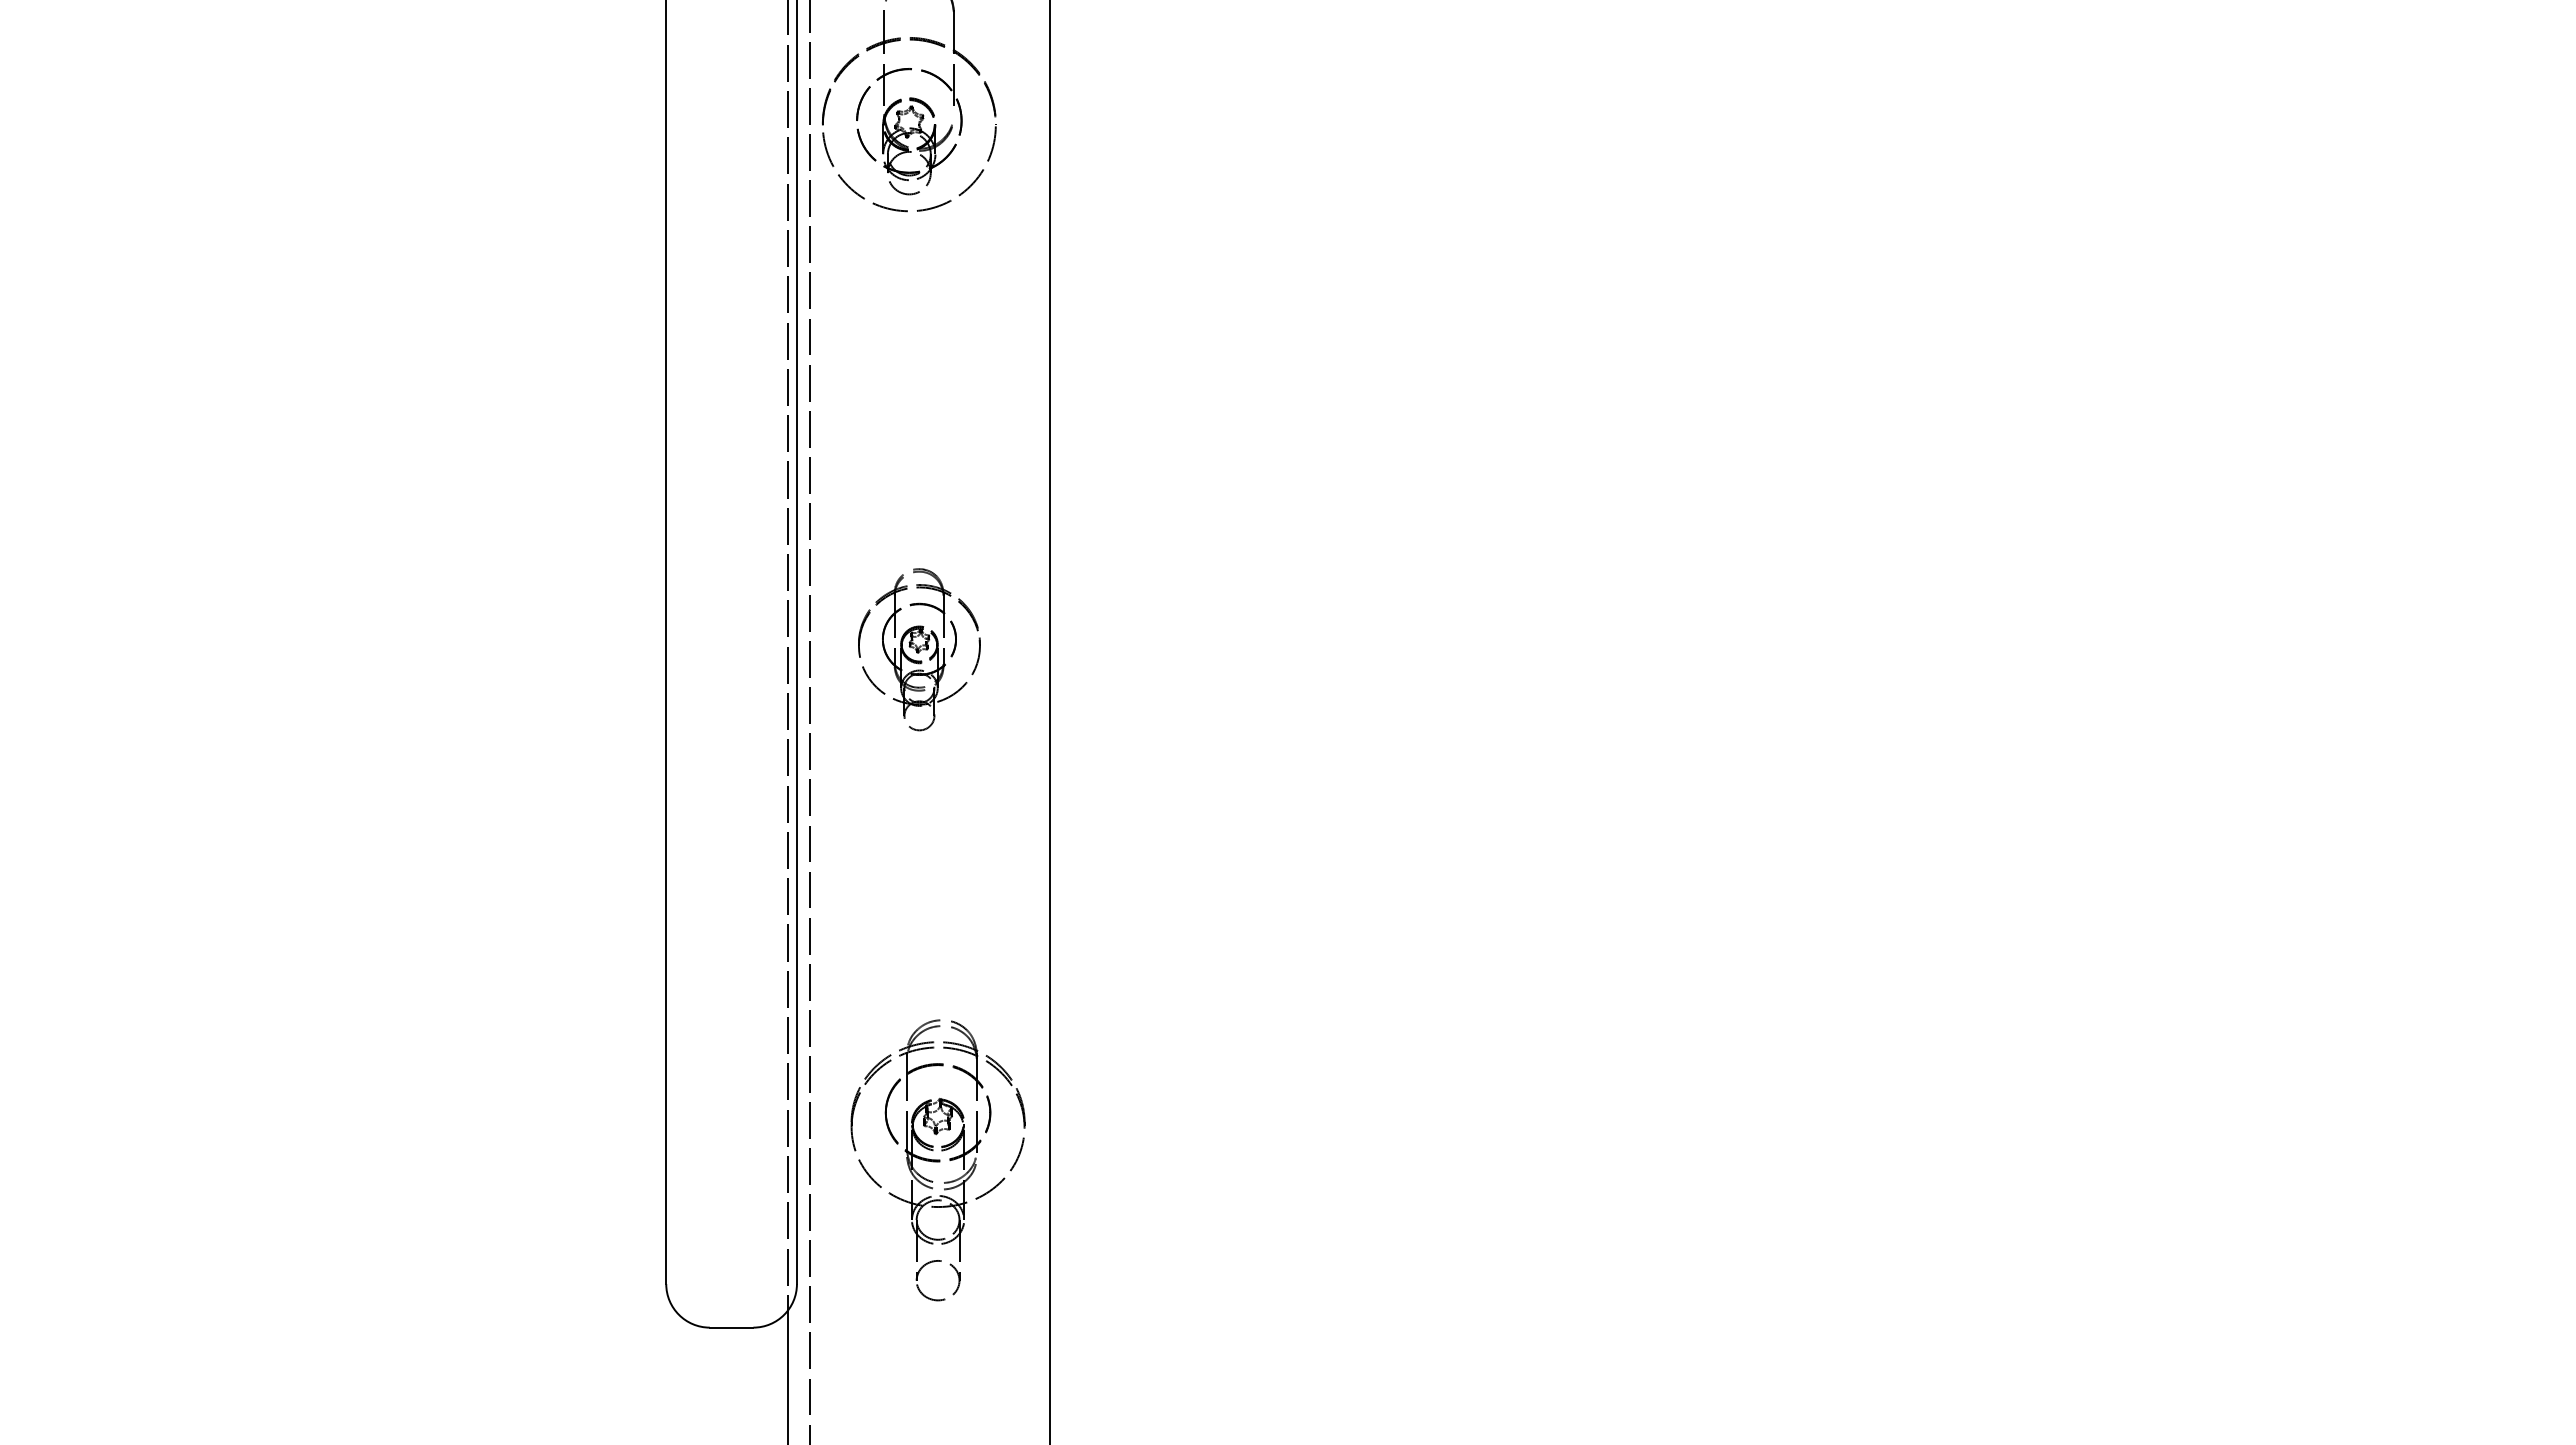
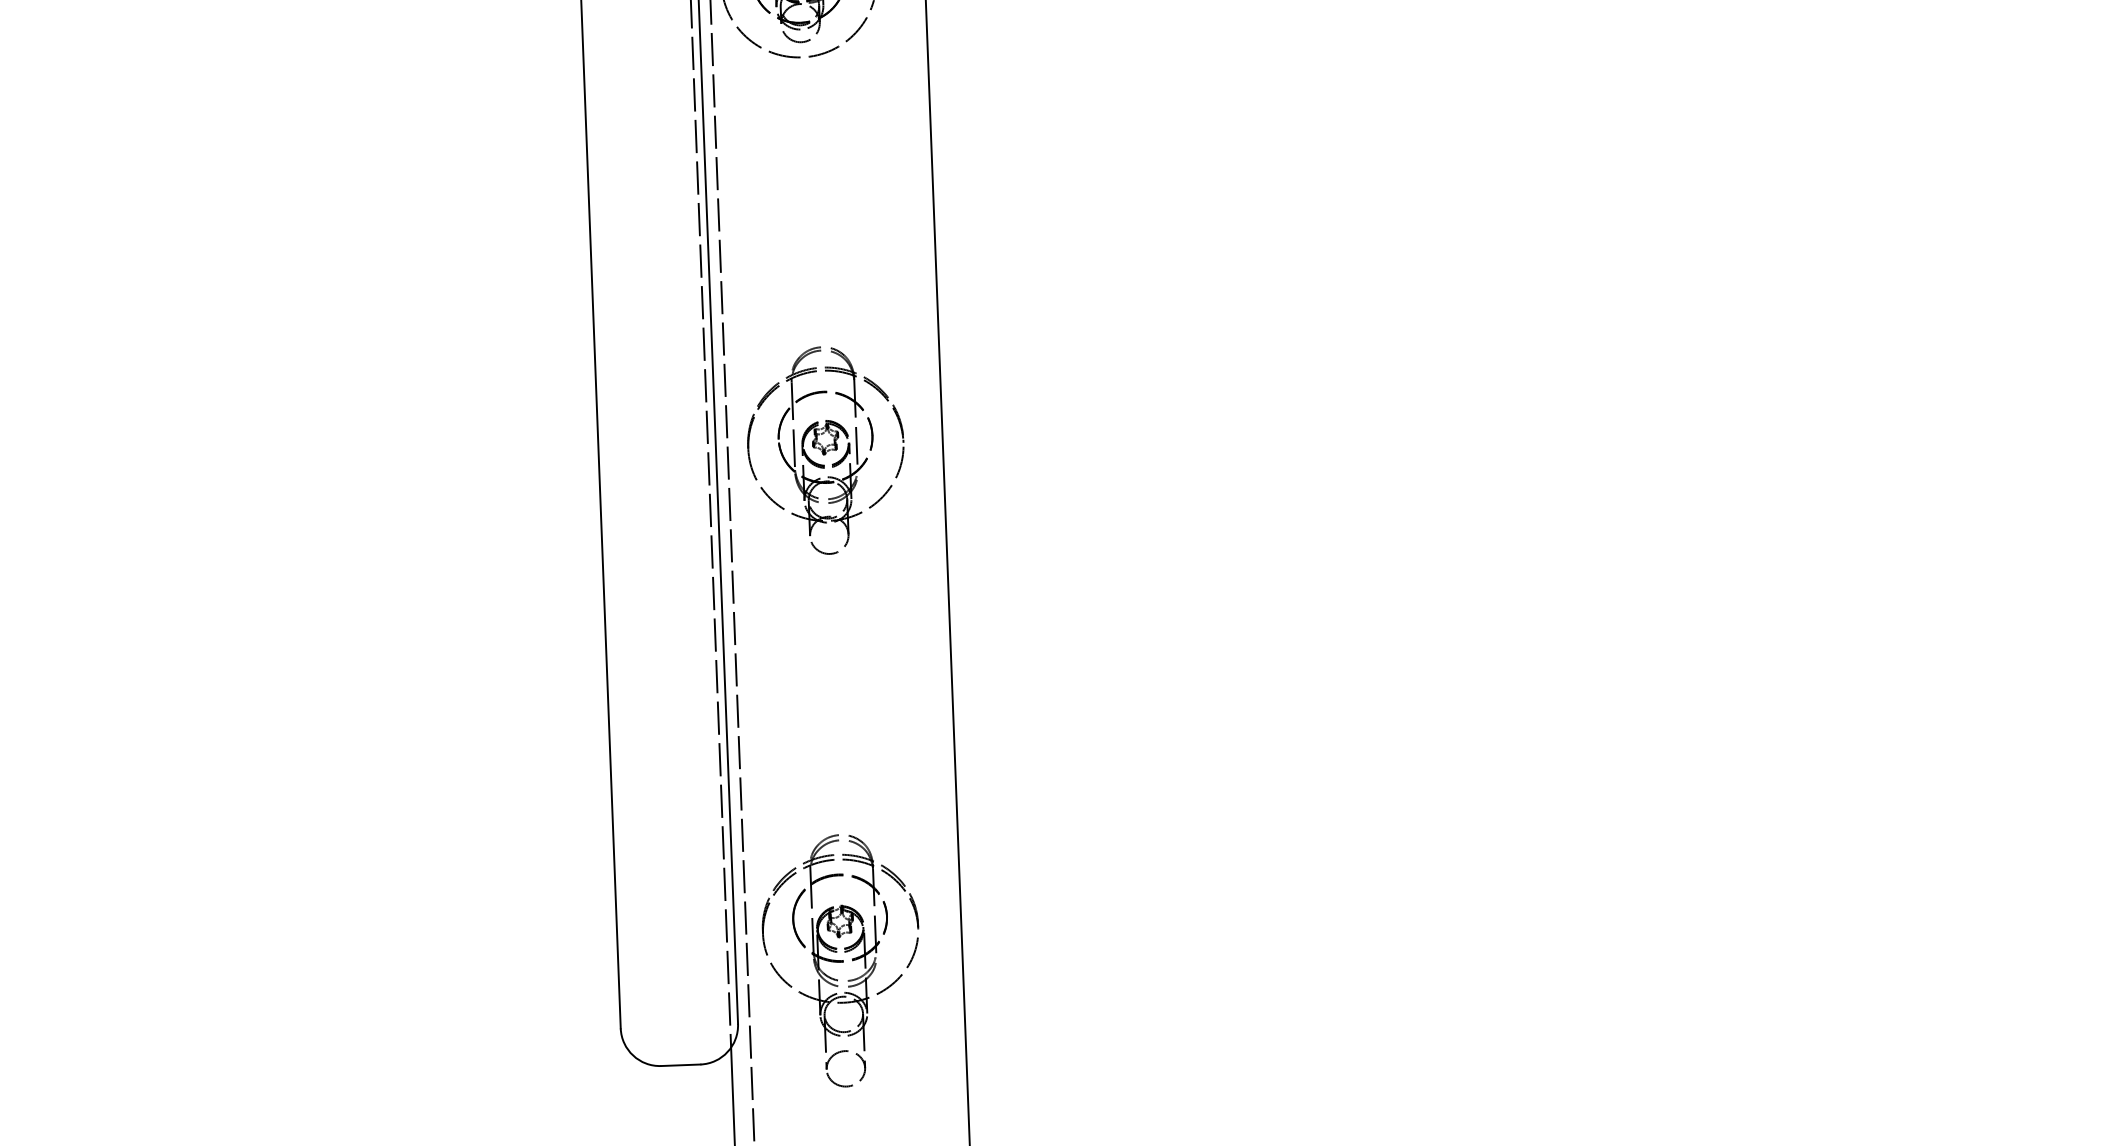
part: (919, 649) -> (826, 450), size x1.43
part: (937, 1160) -> (841, 961), moved

